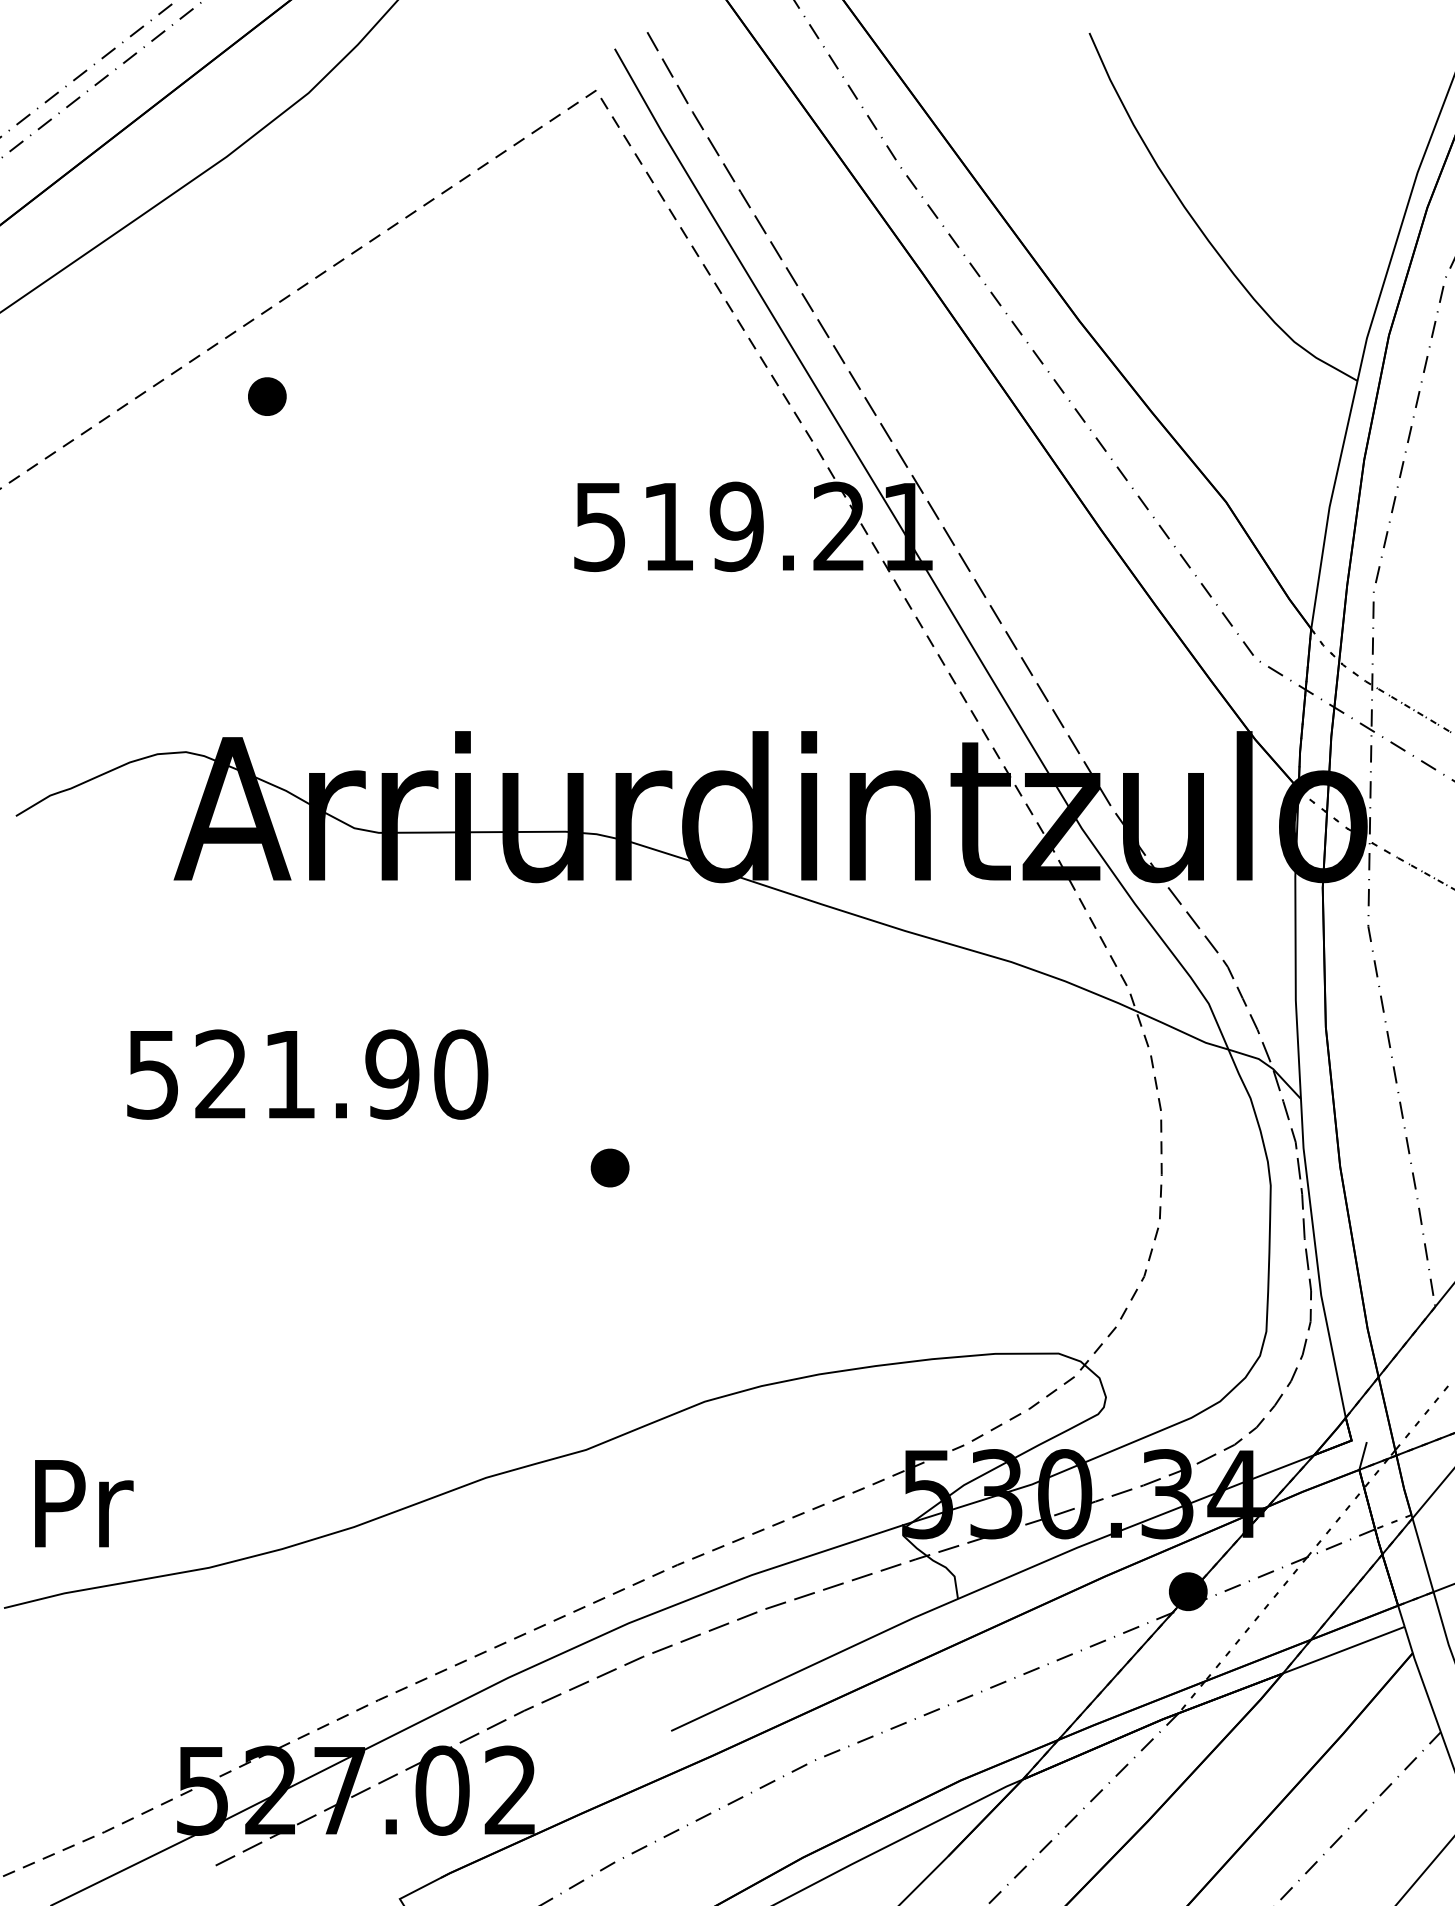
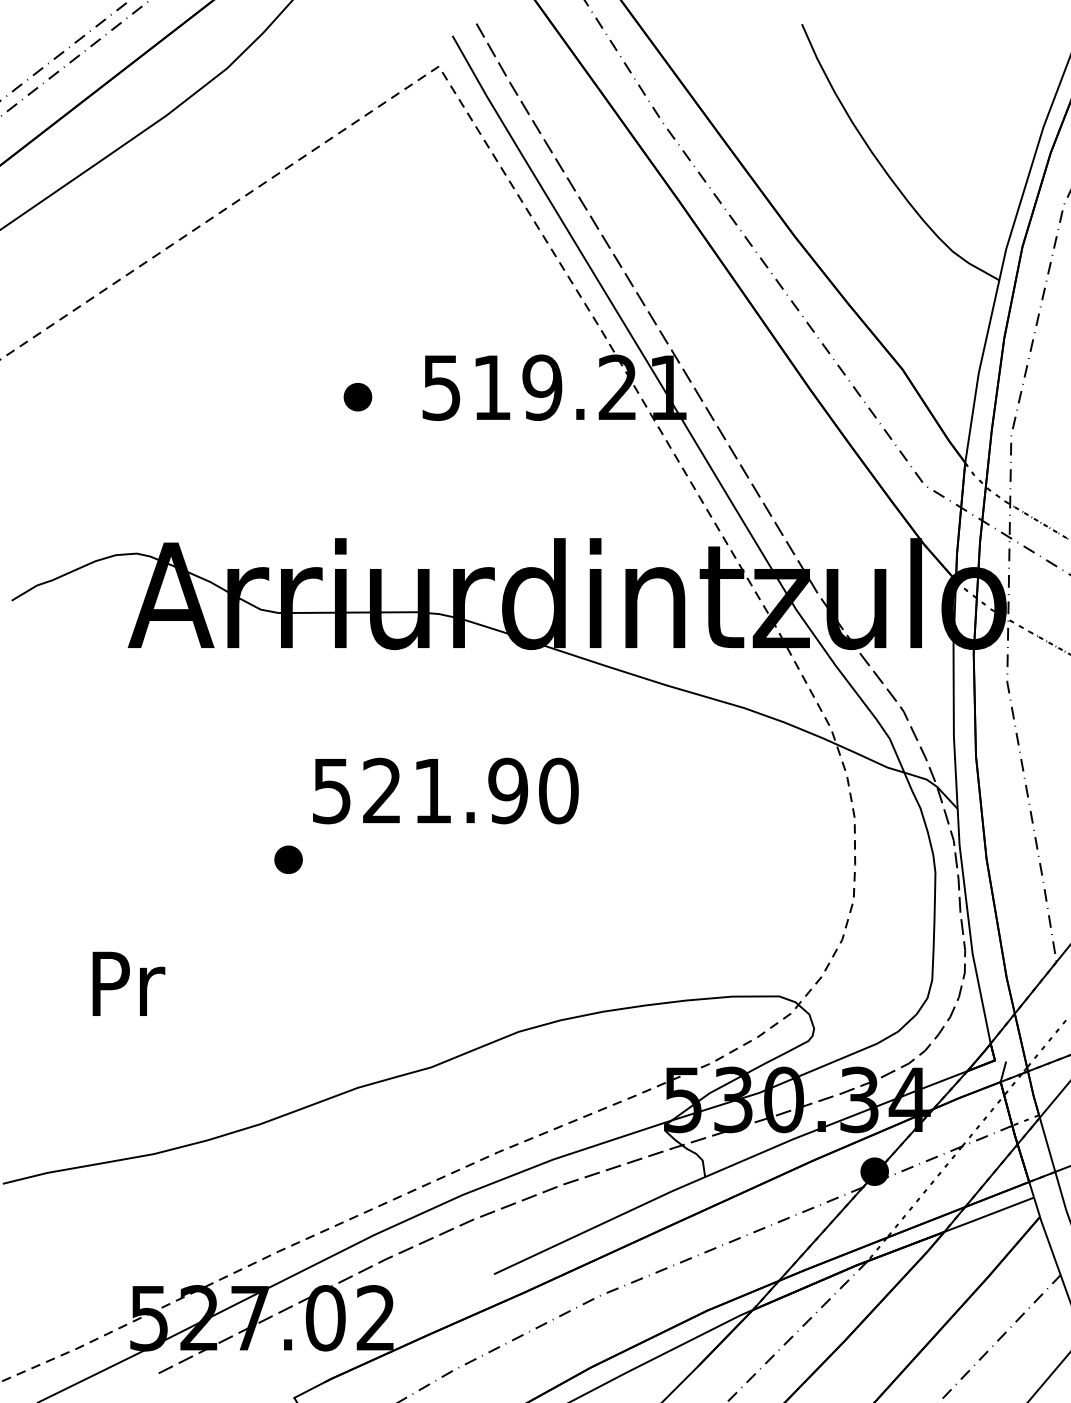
part: (267, 396) -> (358, 397), moved
text: (307, 1074) -> (445, 790), moved
part: (609, 1167) -> (288, 859), moved
text: (84, 1503) -> (129, 983), moved

